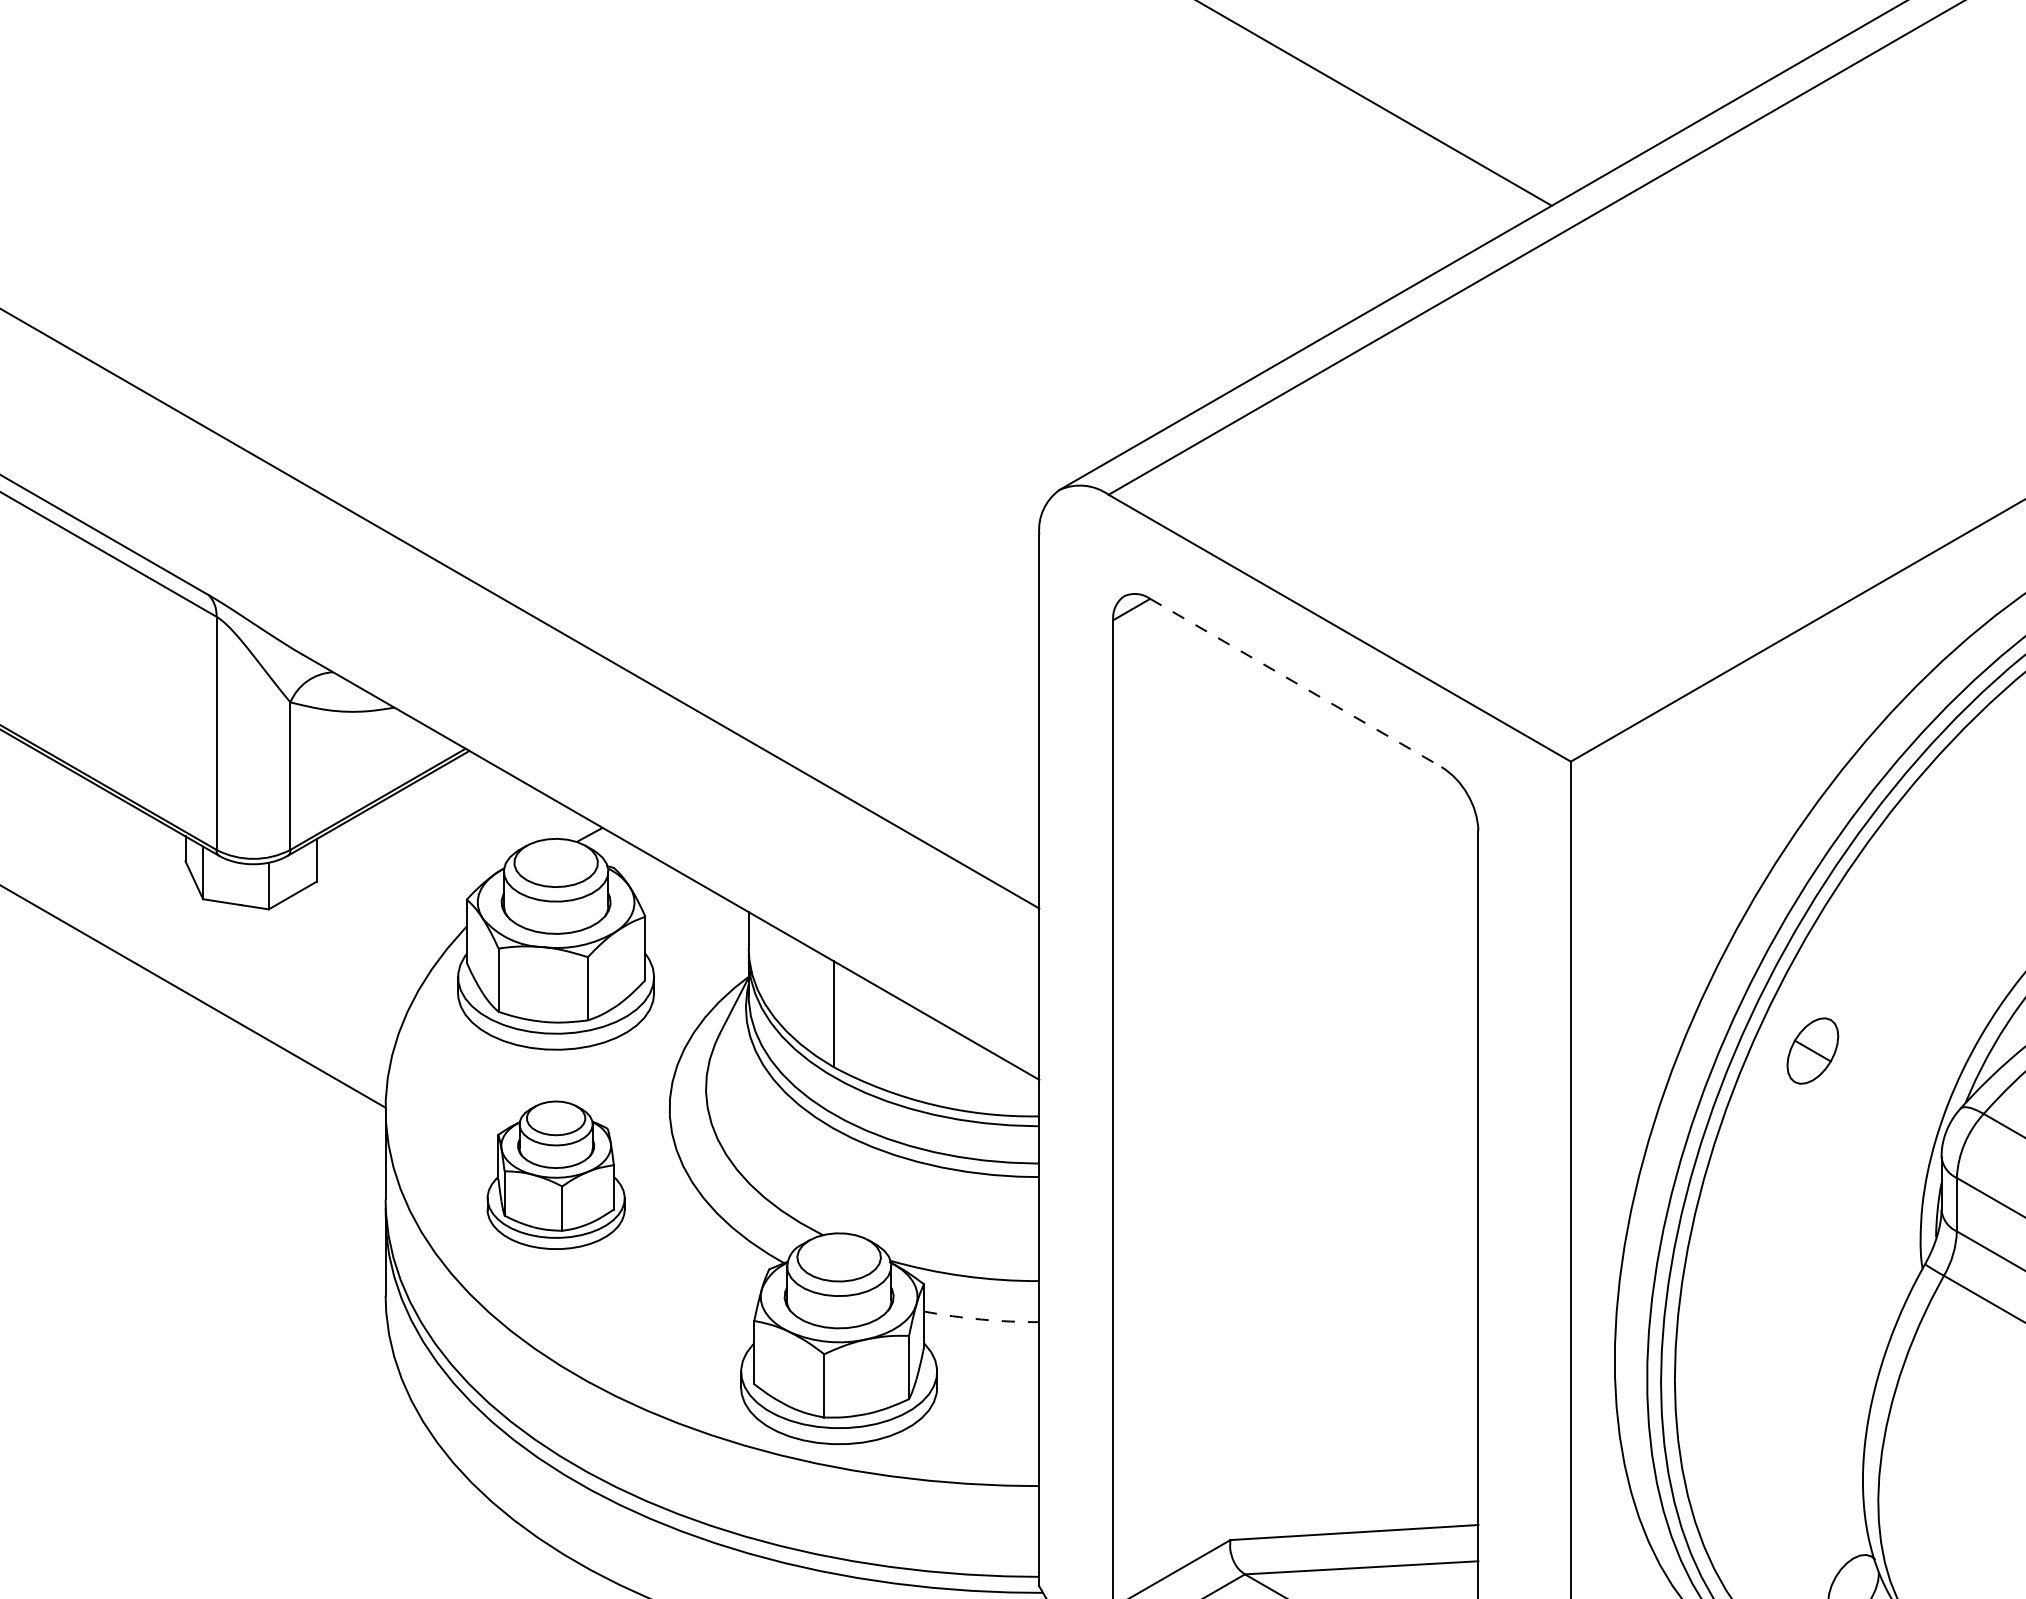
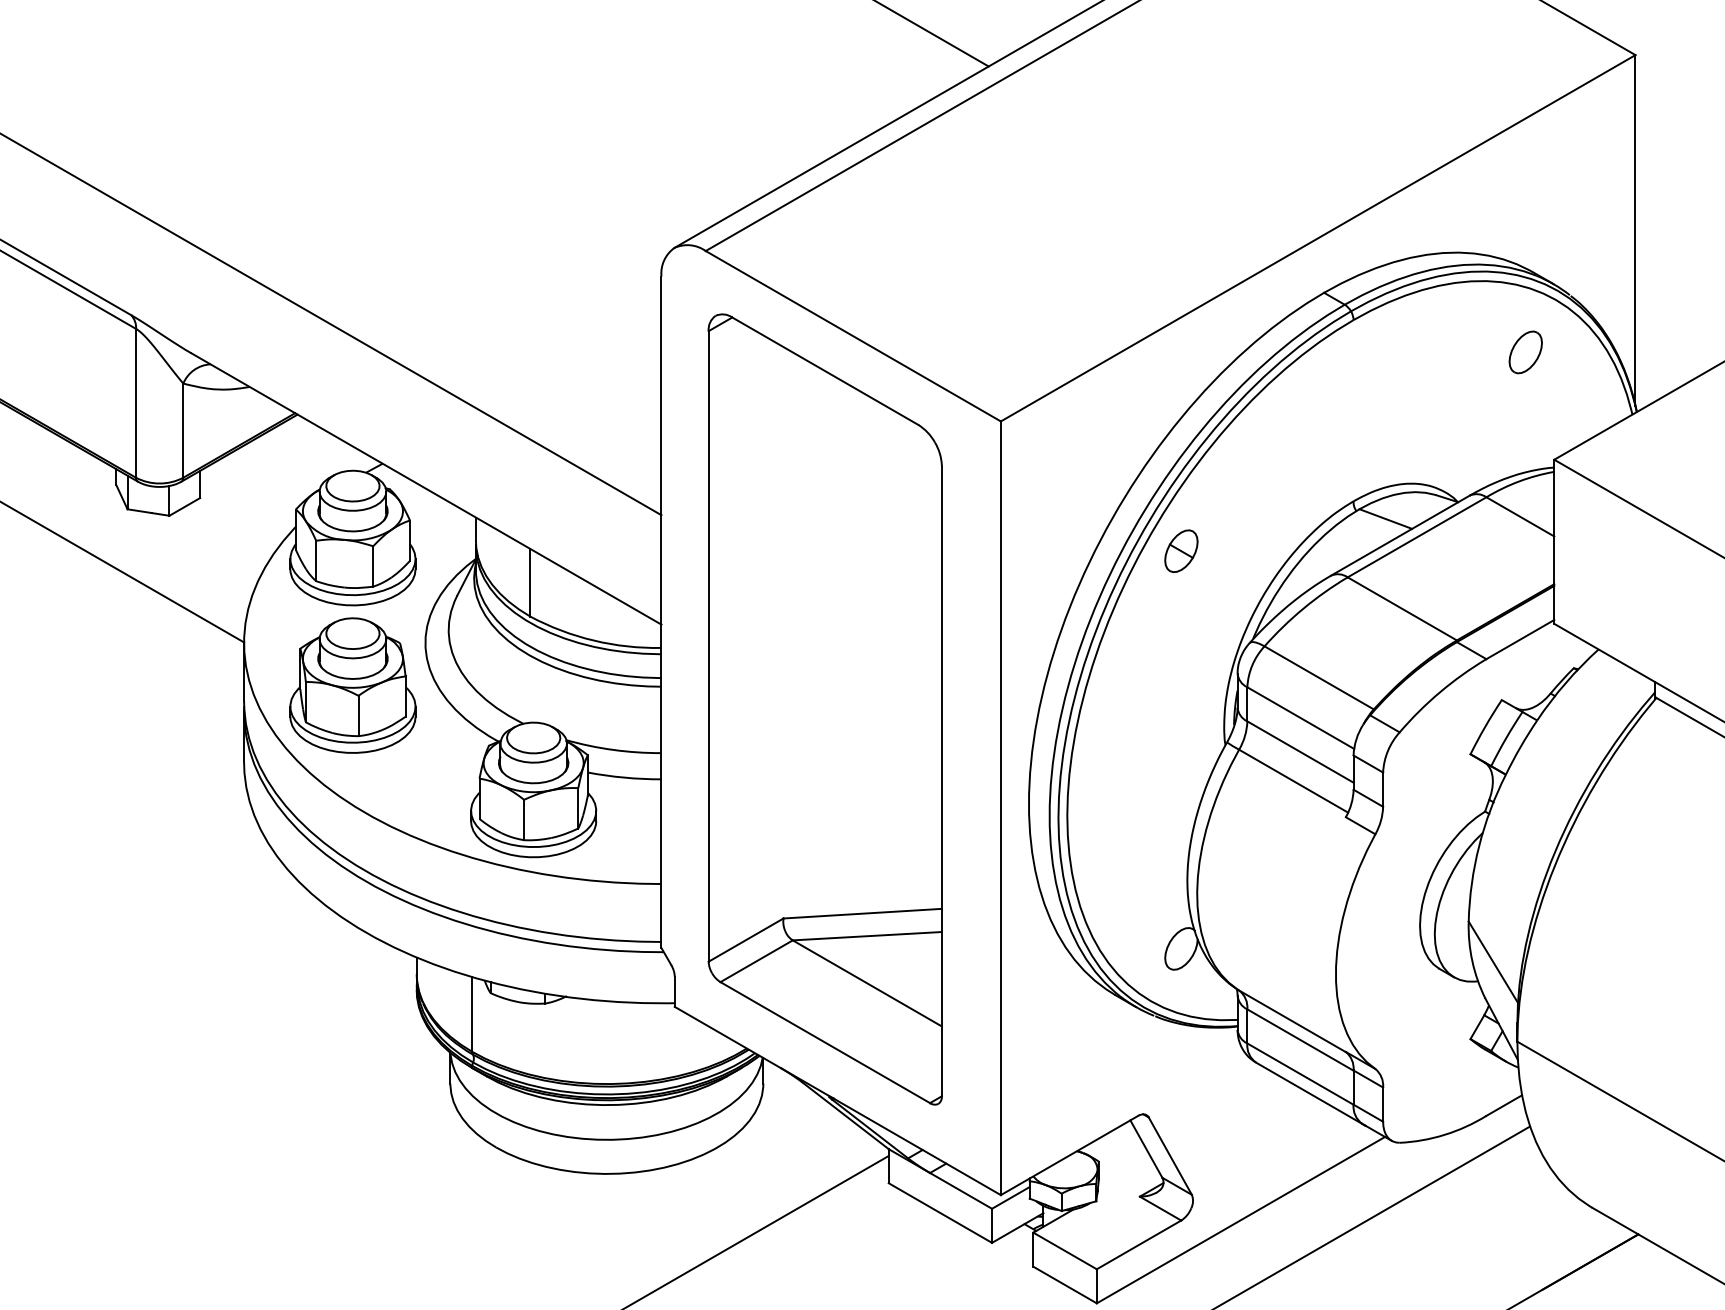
line: (1296, 683) -> (825, 371), dashed -> solid
part: (1812, 1049) -> (1181, 550), moved
part: (555, 1175) -> (352, 685), size x1.43
arc: (981, 1319) -> (624, 777), dashed -> solid

